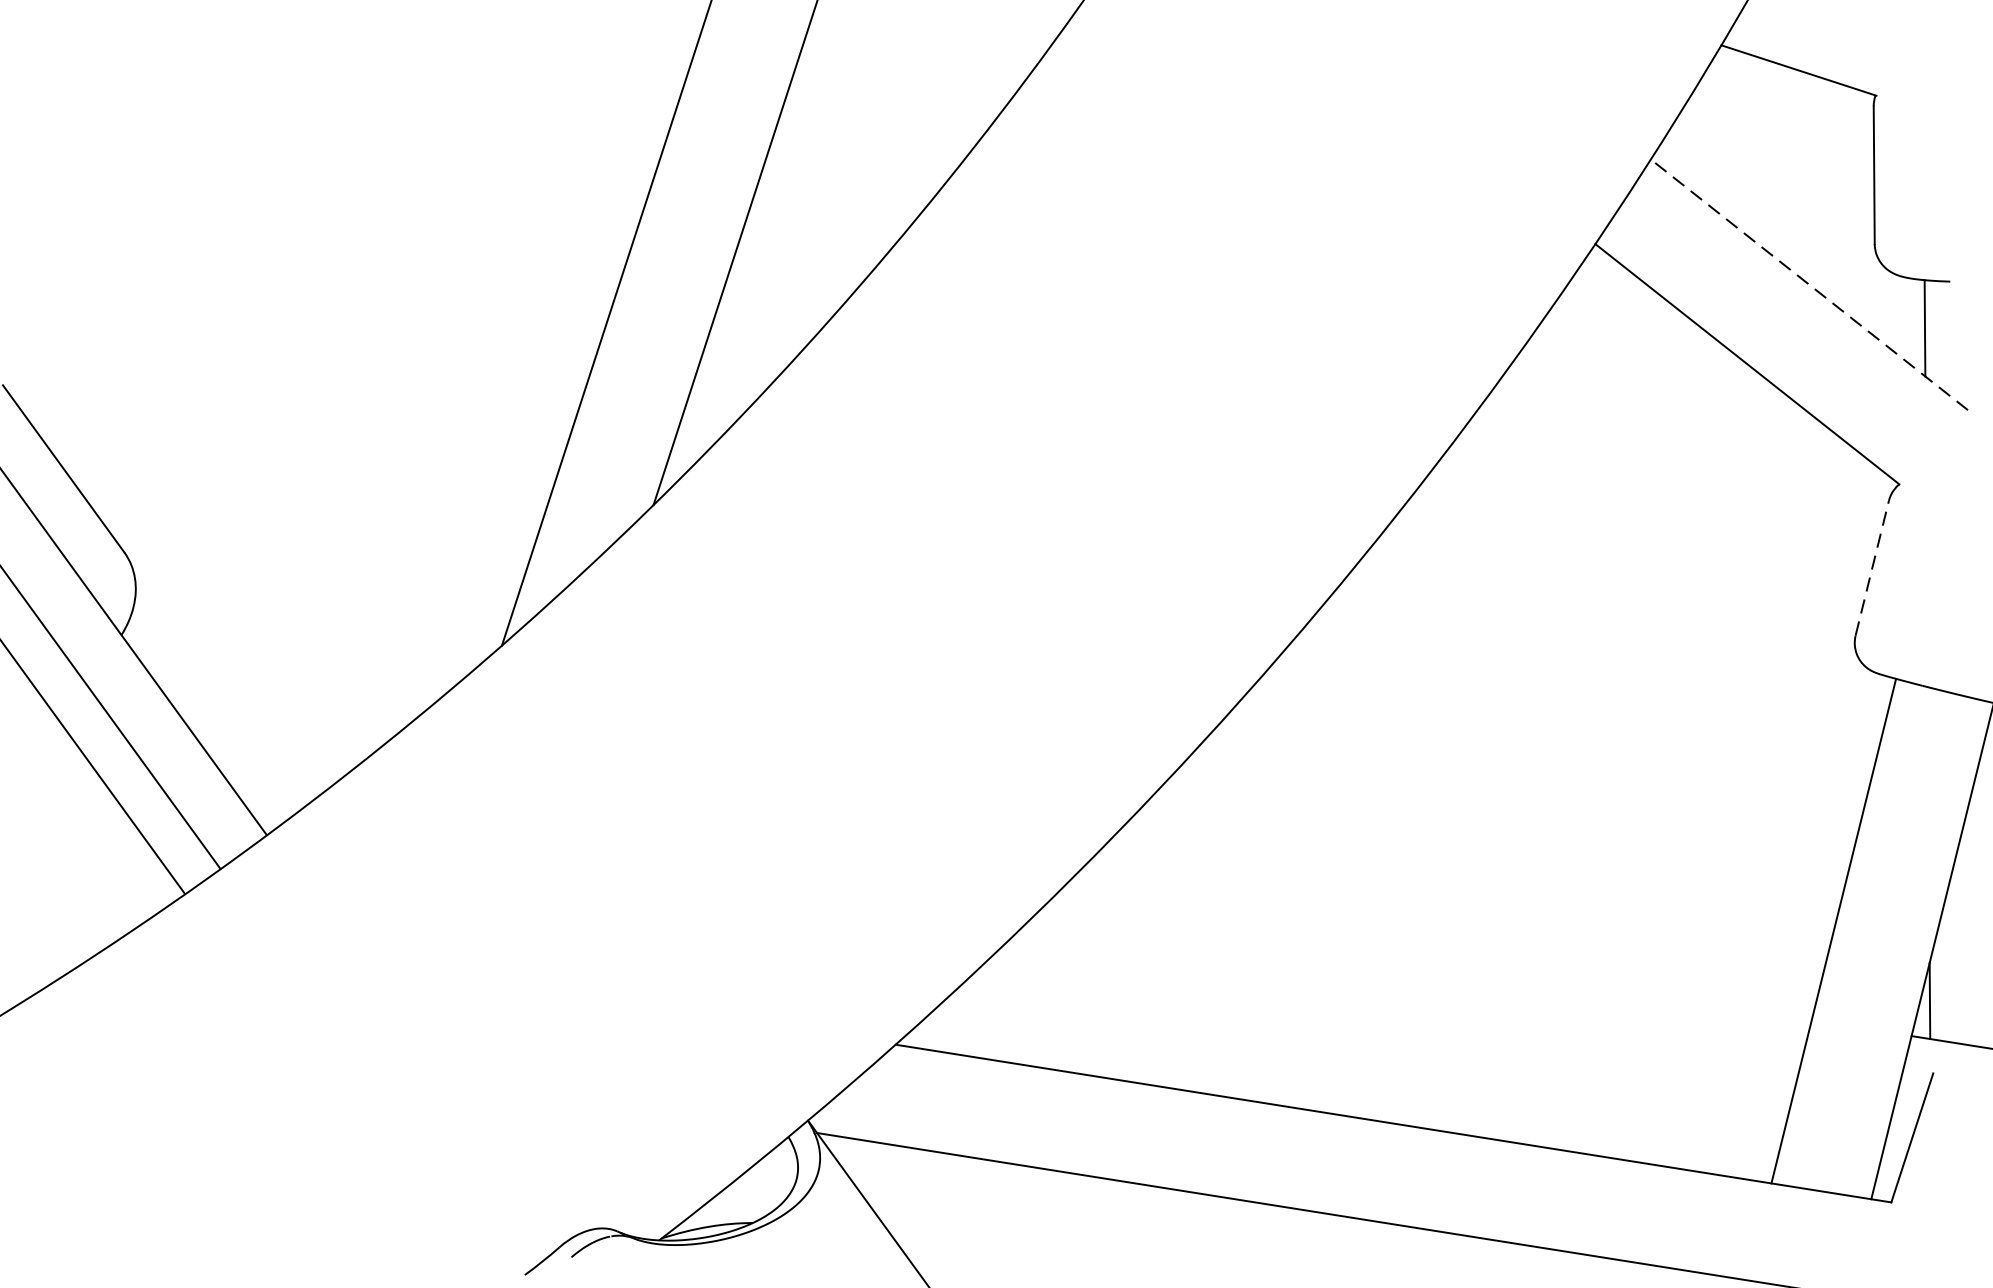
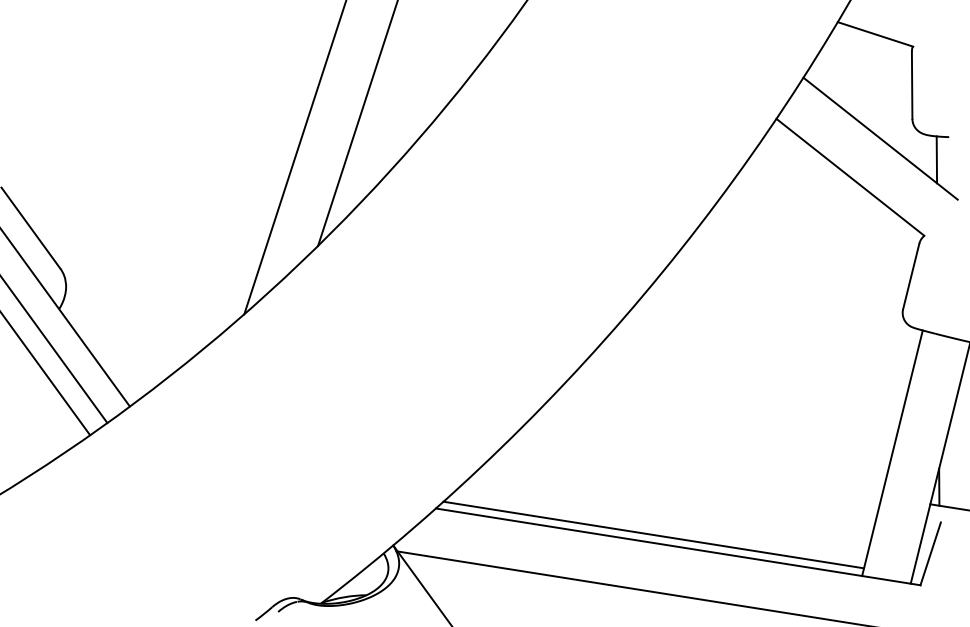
line: (1809, 284) -> (880, 138), dashed -> solid
line: (1872, 567) -> (911, 276), dashed -> solid
line: (1342, 1098) -> (653, 534), added

